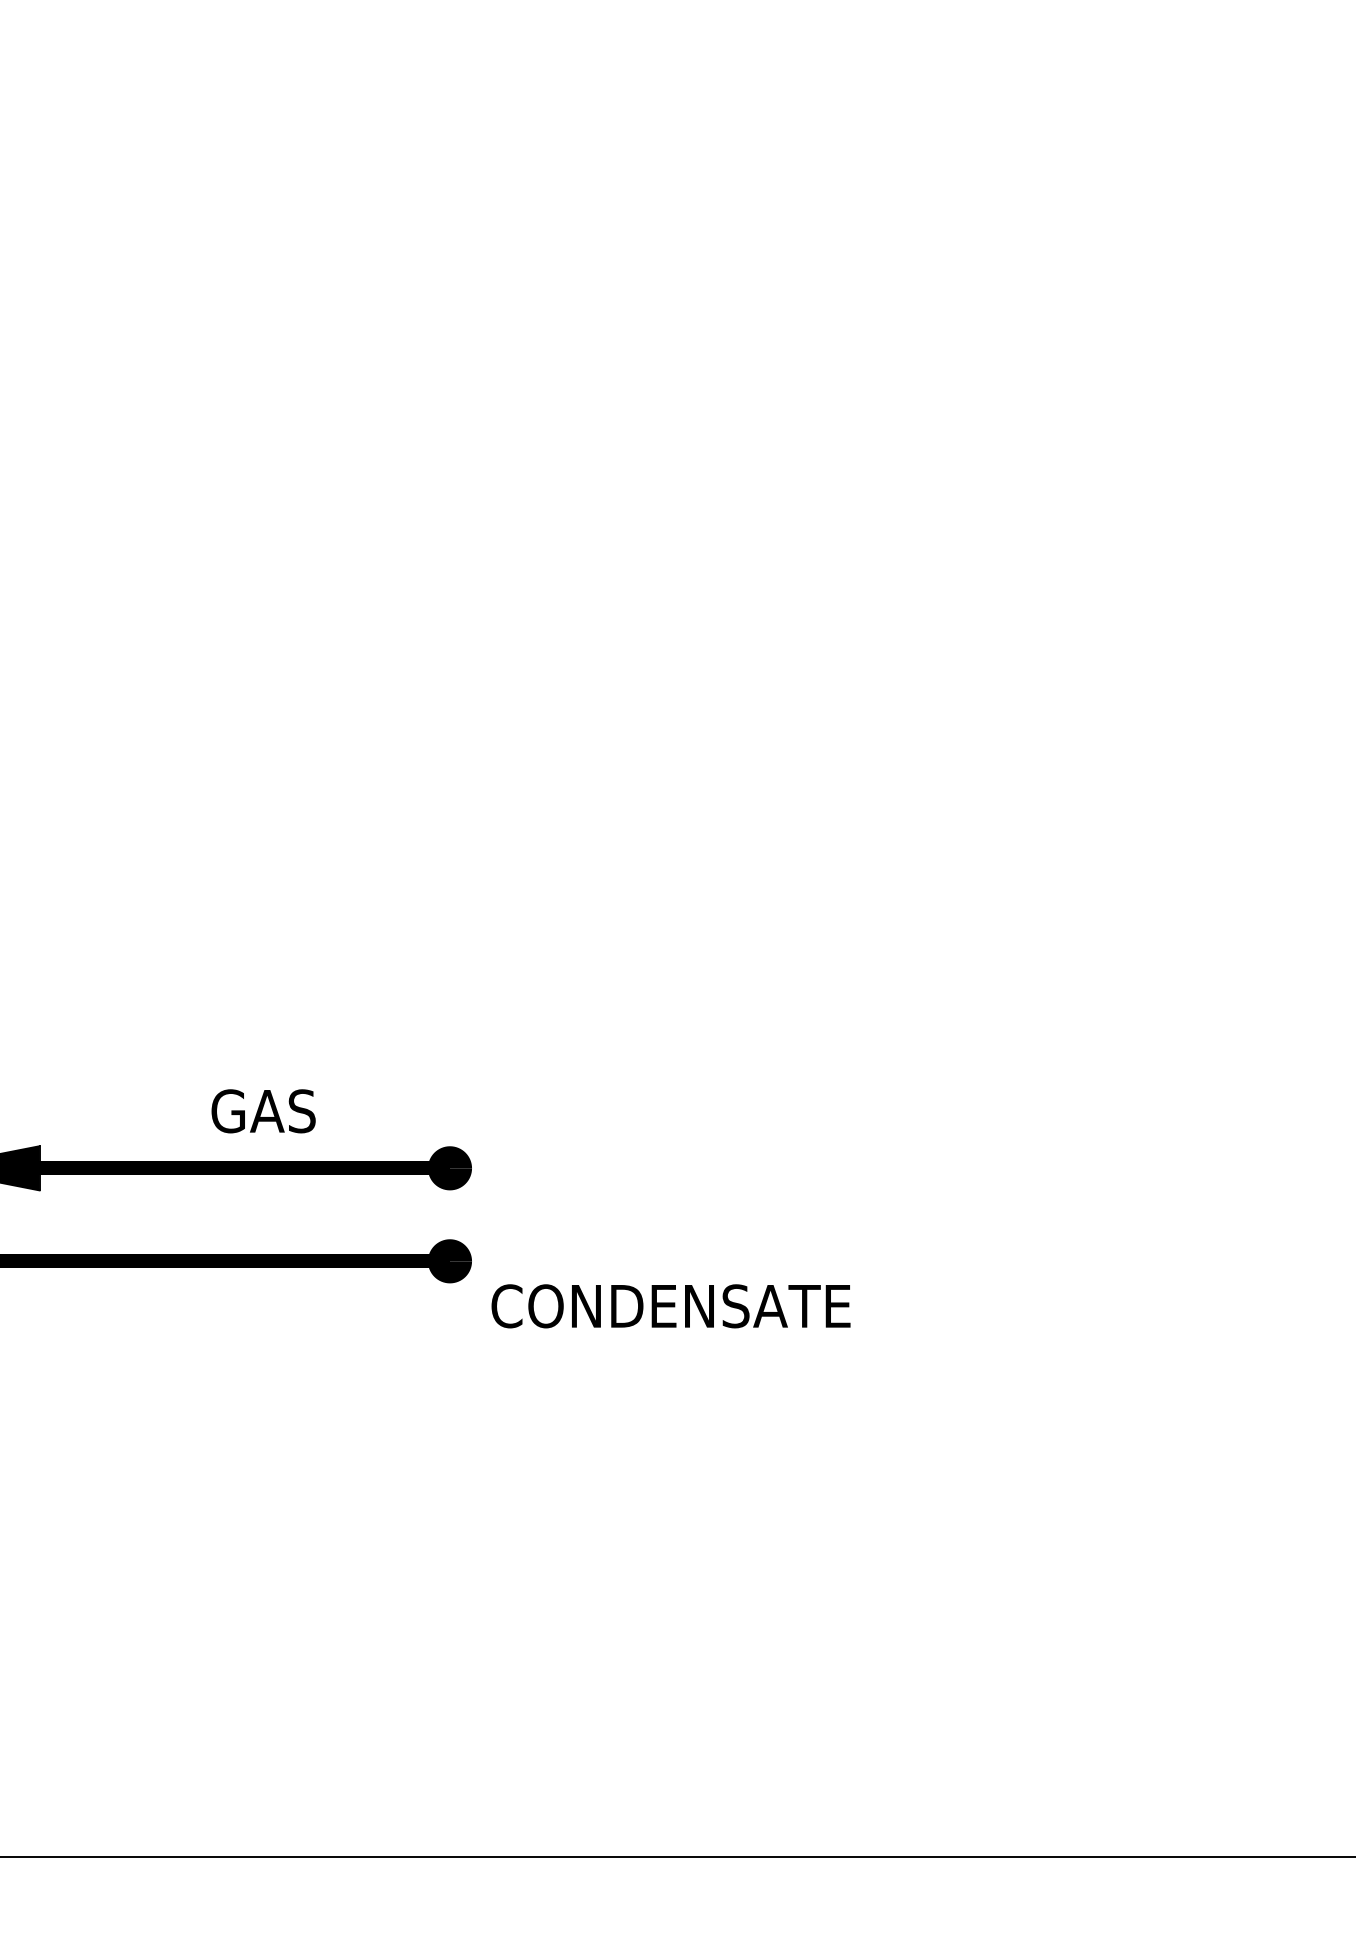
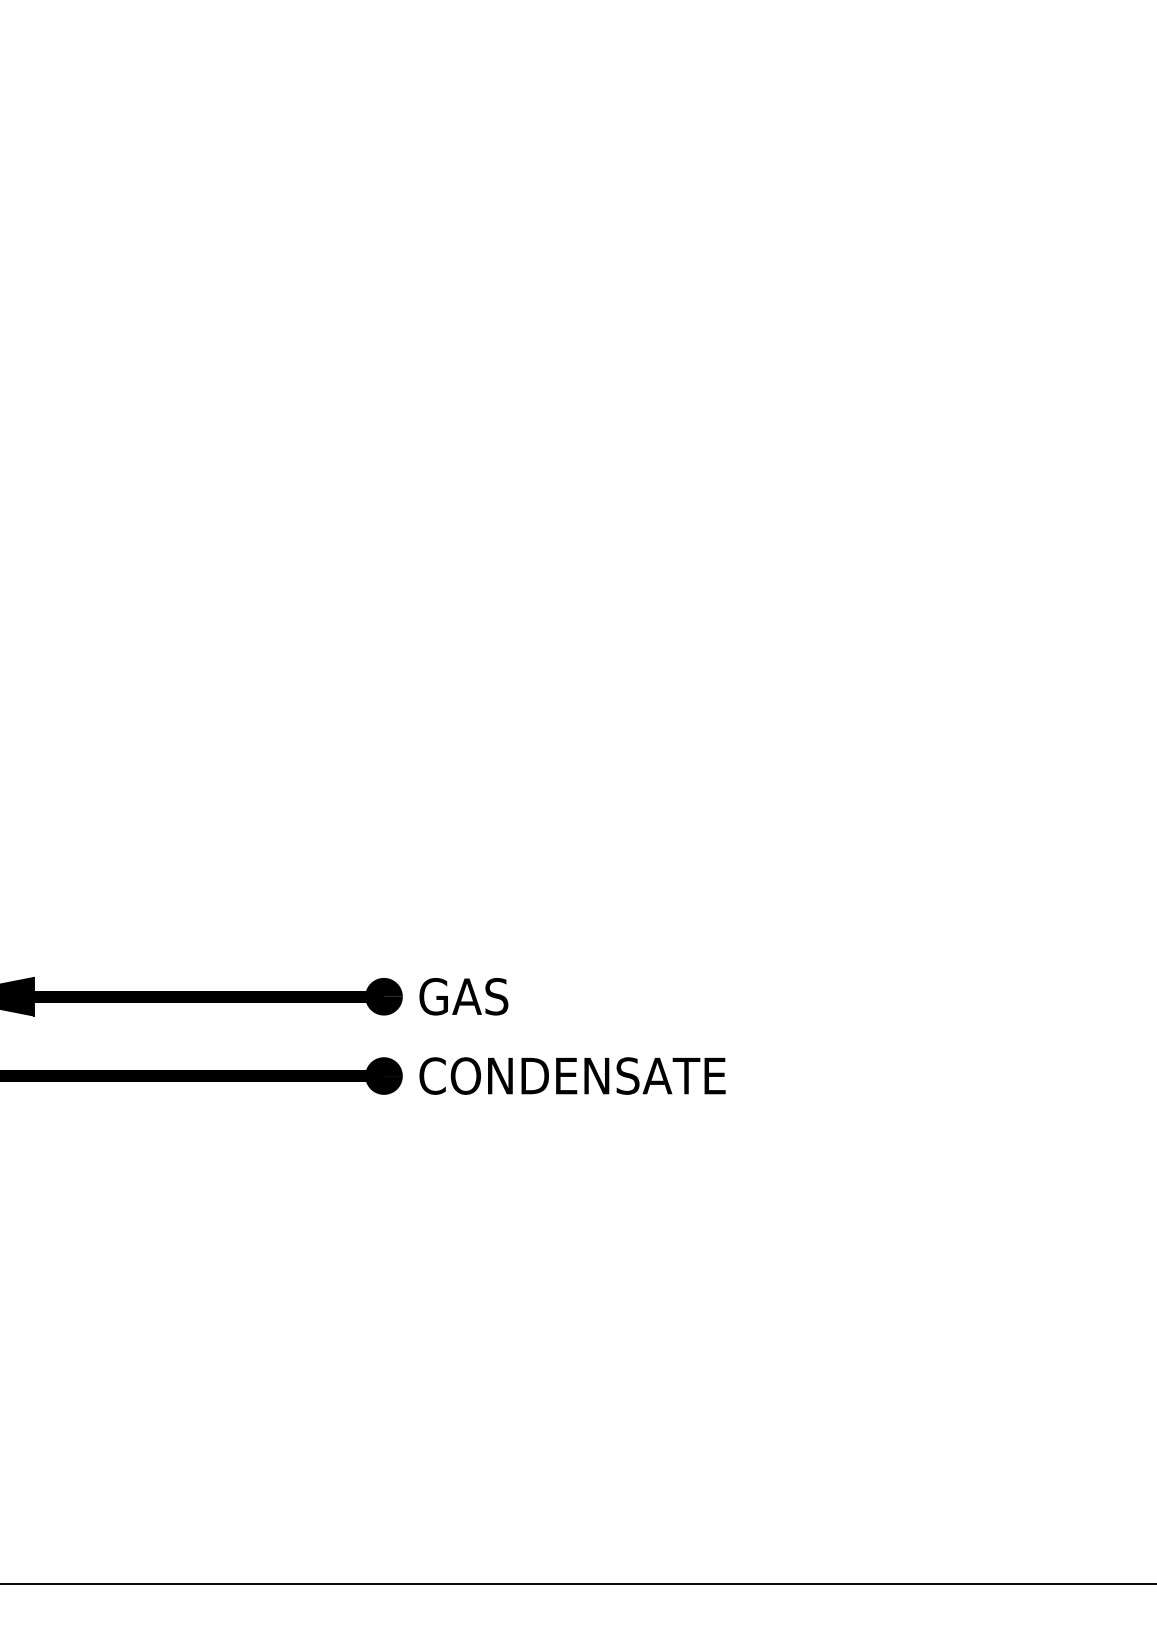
text: (263, 1111) -> (463, 996), moved
text: (670, 1306) -> (572, 1076), moved

